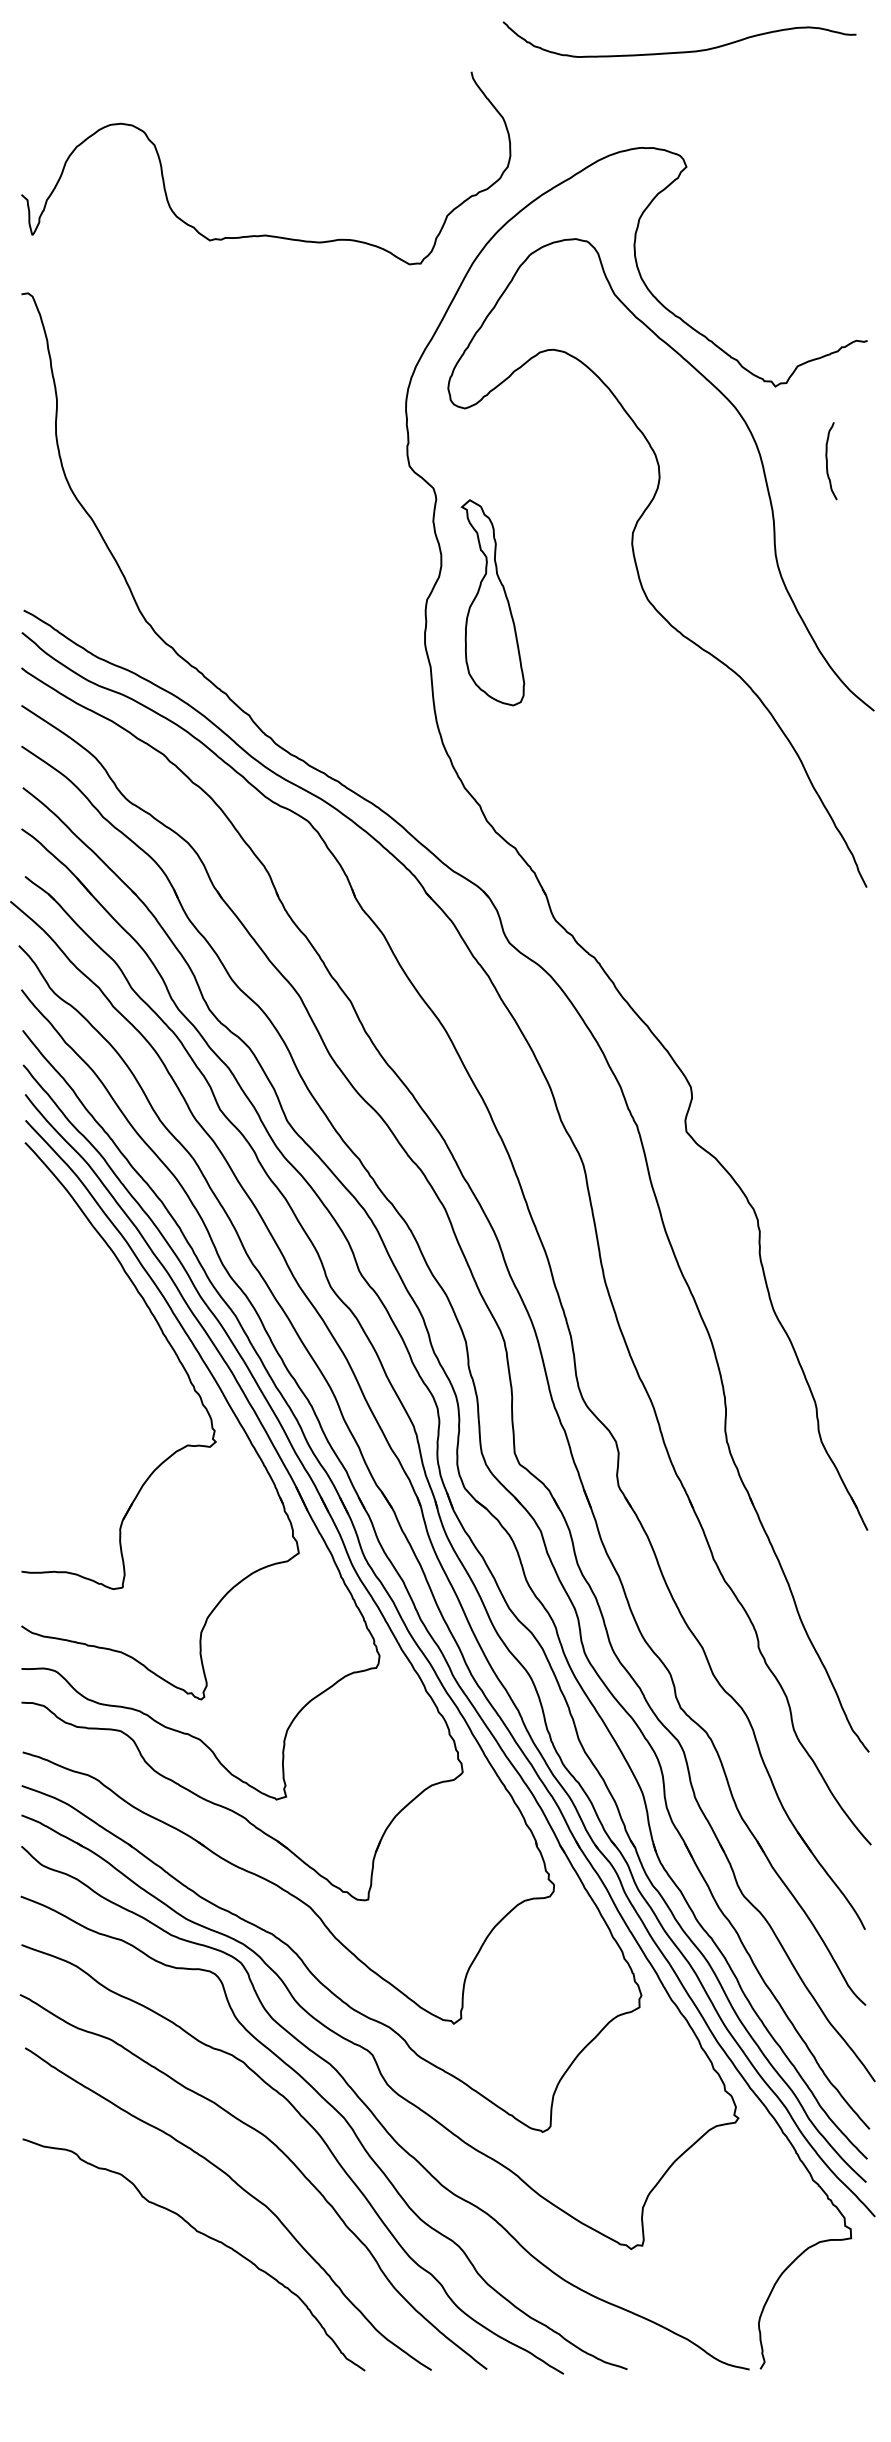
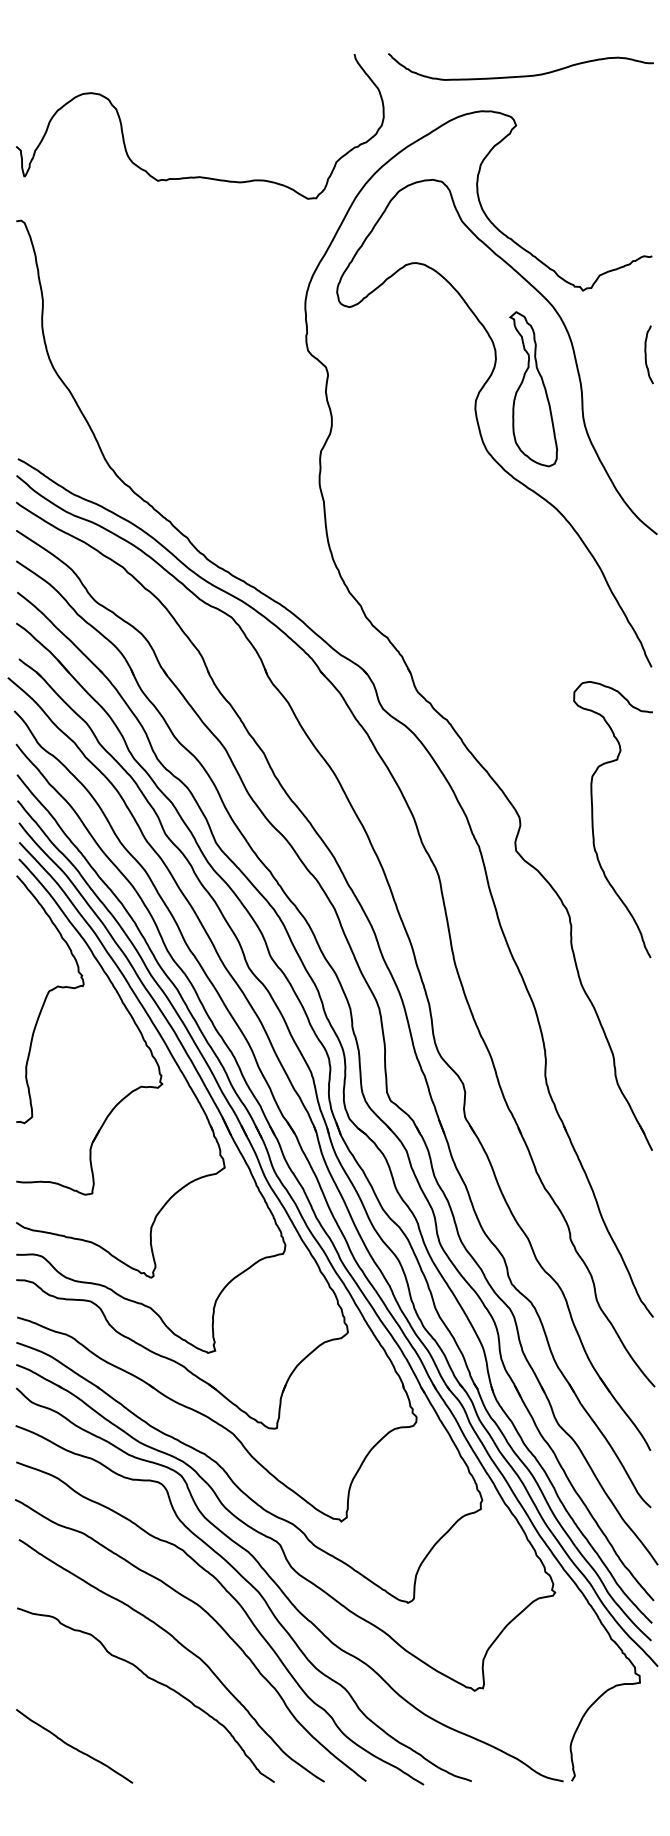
curve: (678, 51) -> (520, 75), moved
curve: (827, 460) -> (646, 354), moved
part: (492, 603) -> (533, 389), moved
curve: (789, 1089) -> (593, 819), added
curve: (63, 1326) -> (47, 997), added
curve: (97, 2323) -> (73, 1746), added

